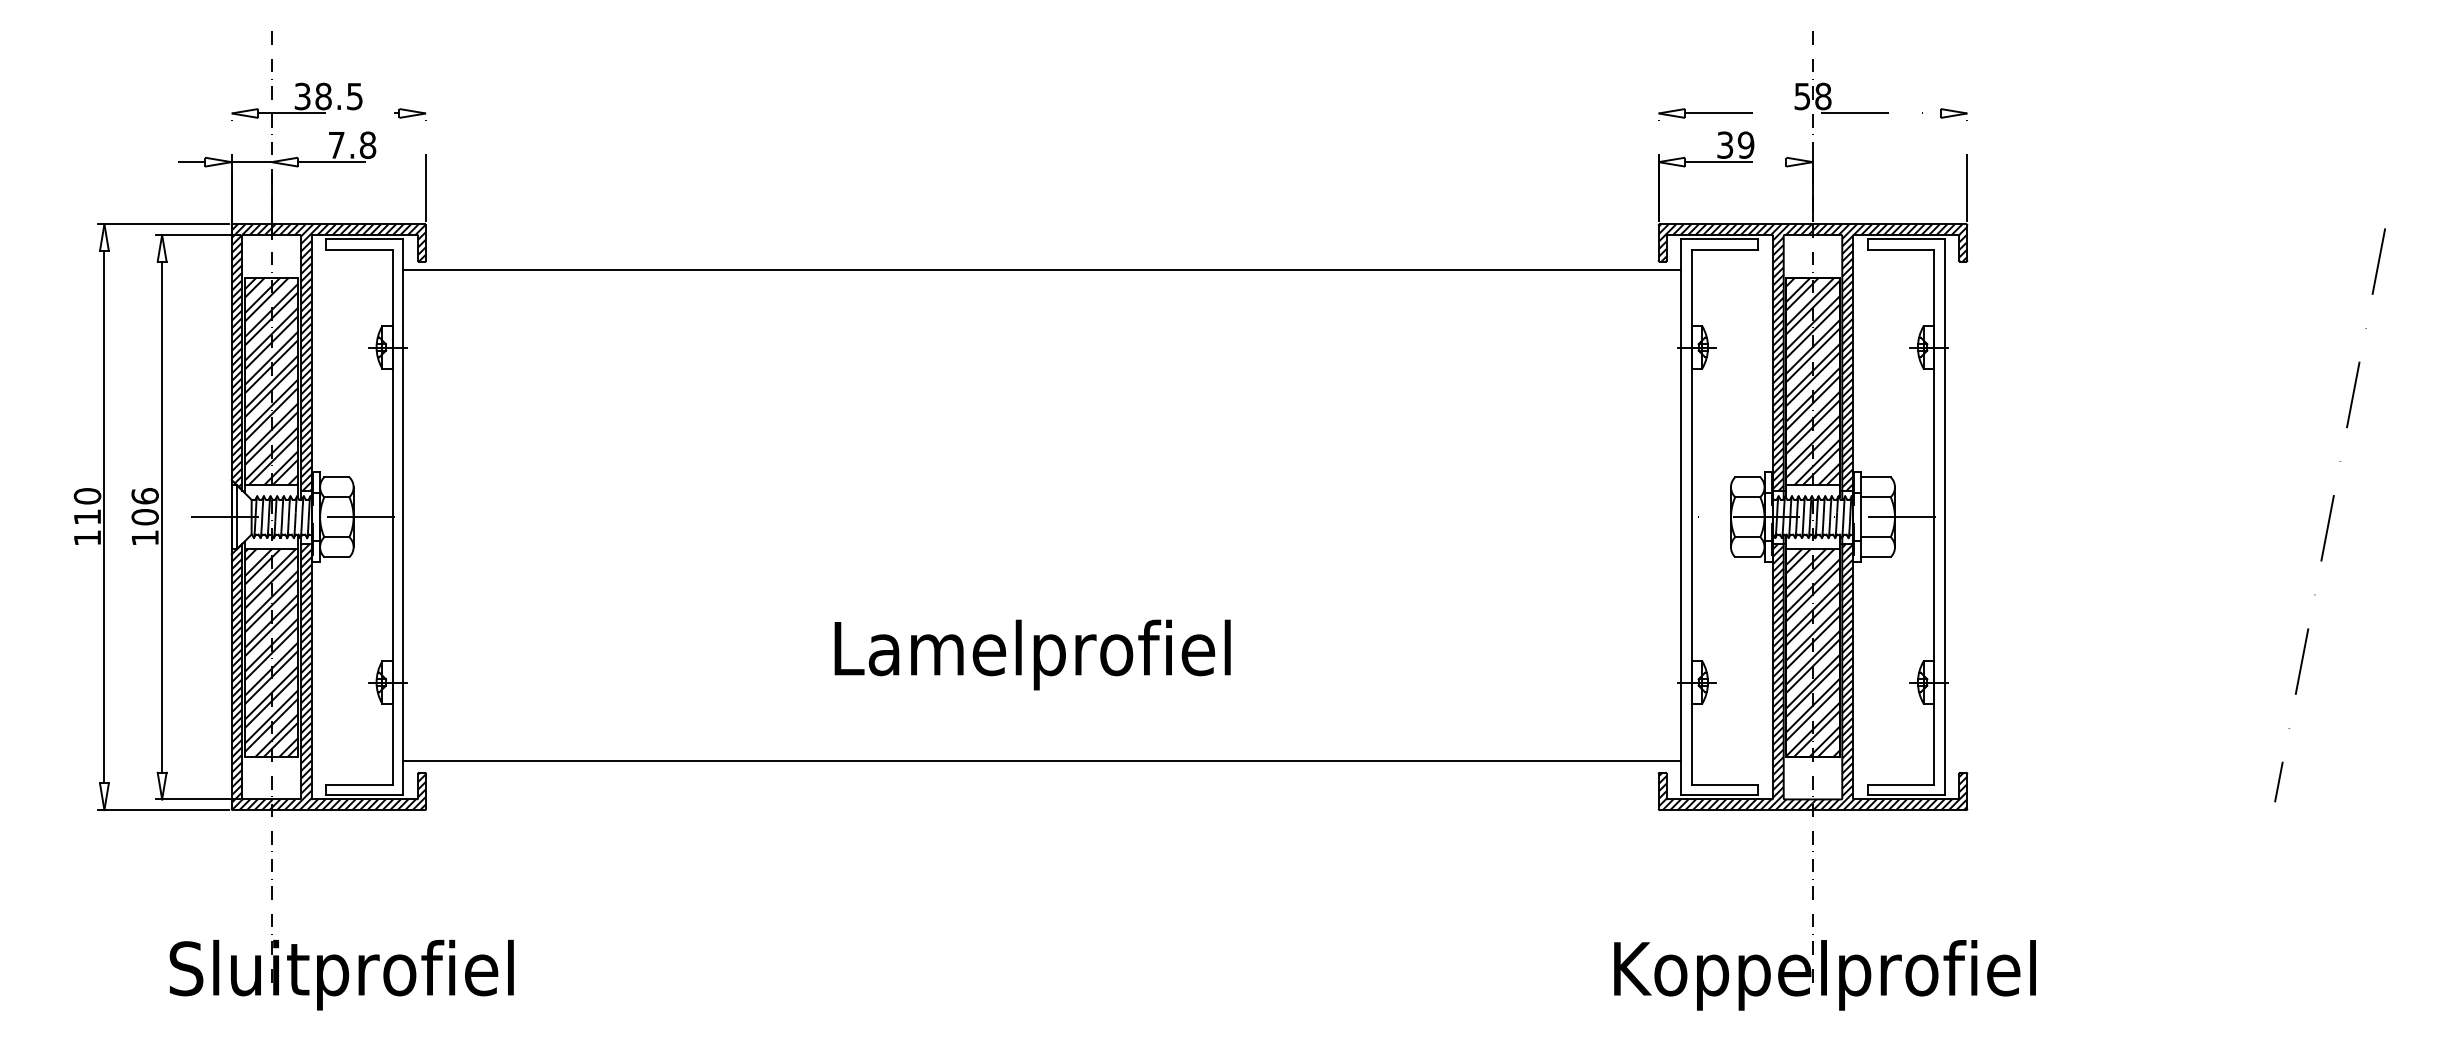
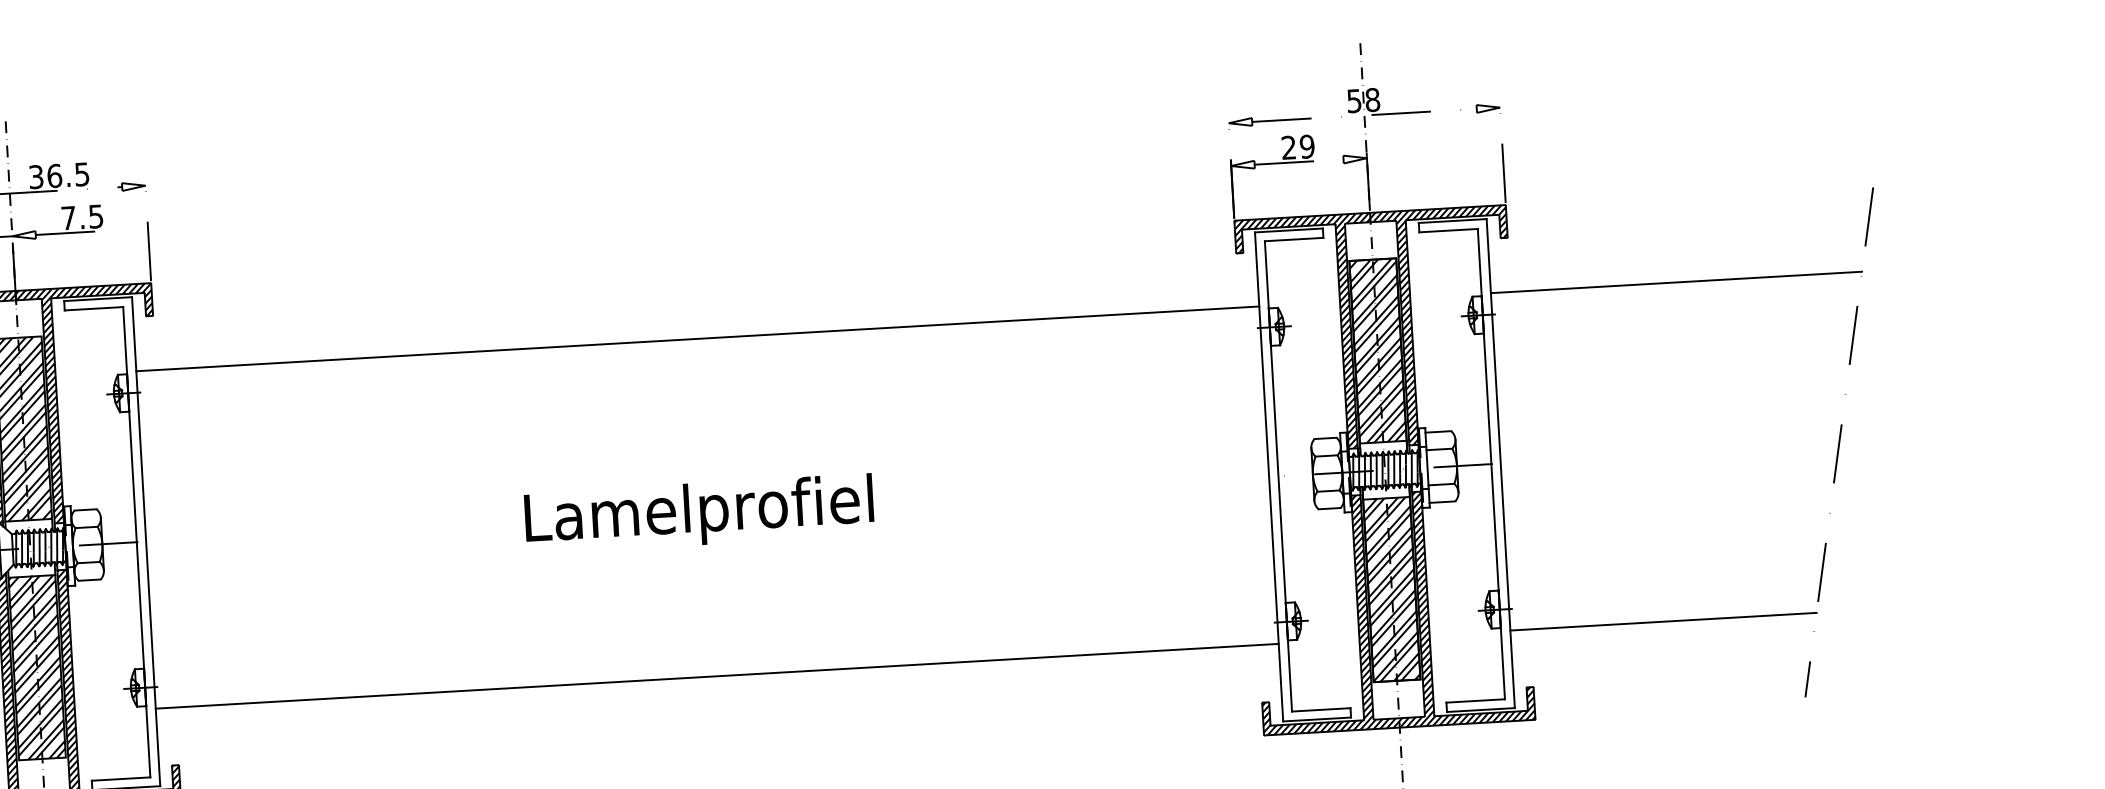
text: (323, 96) -> (54, 176), 38.5 -> 36.5
text: (367, 144) -> (95, 215), 7.8 -> 7.5
text: (1725, 144) -> (1289, 147), 39 -> 29
line: (1042, 270) -> (697, 339), moved
line: (2155, 323) -> (1676, 282), added
text: (1032, 654) -> (699, 513), moved
line: (2118, 707) -> (1663, 622), added
line: (1042, 761) -> (717, 676), moved

